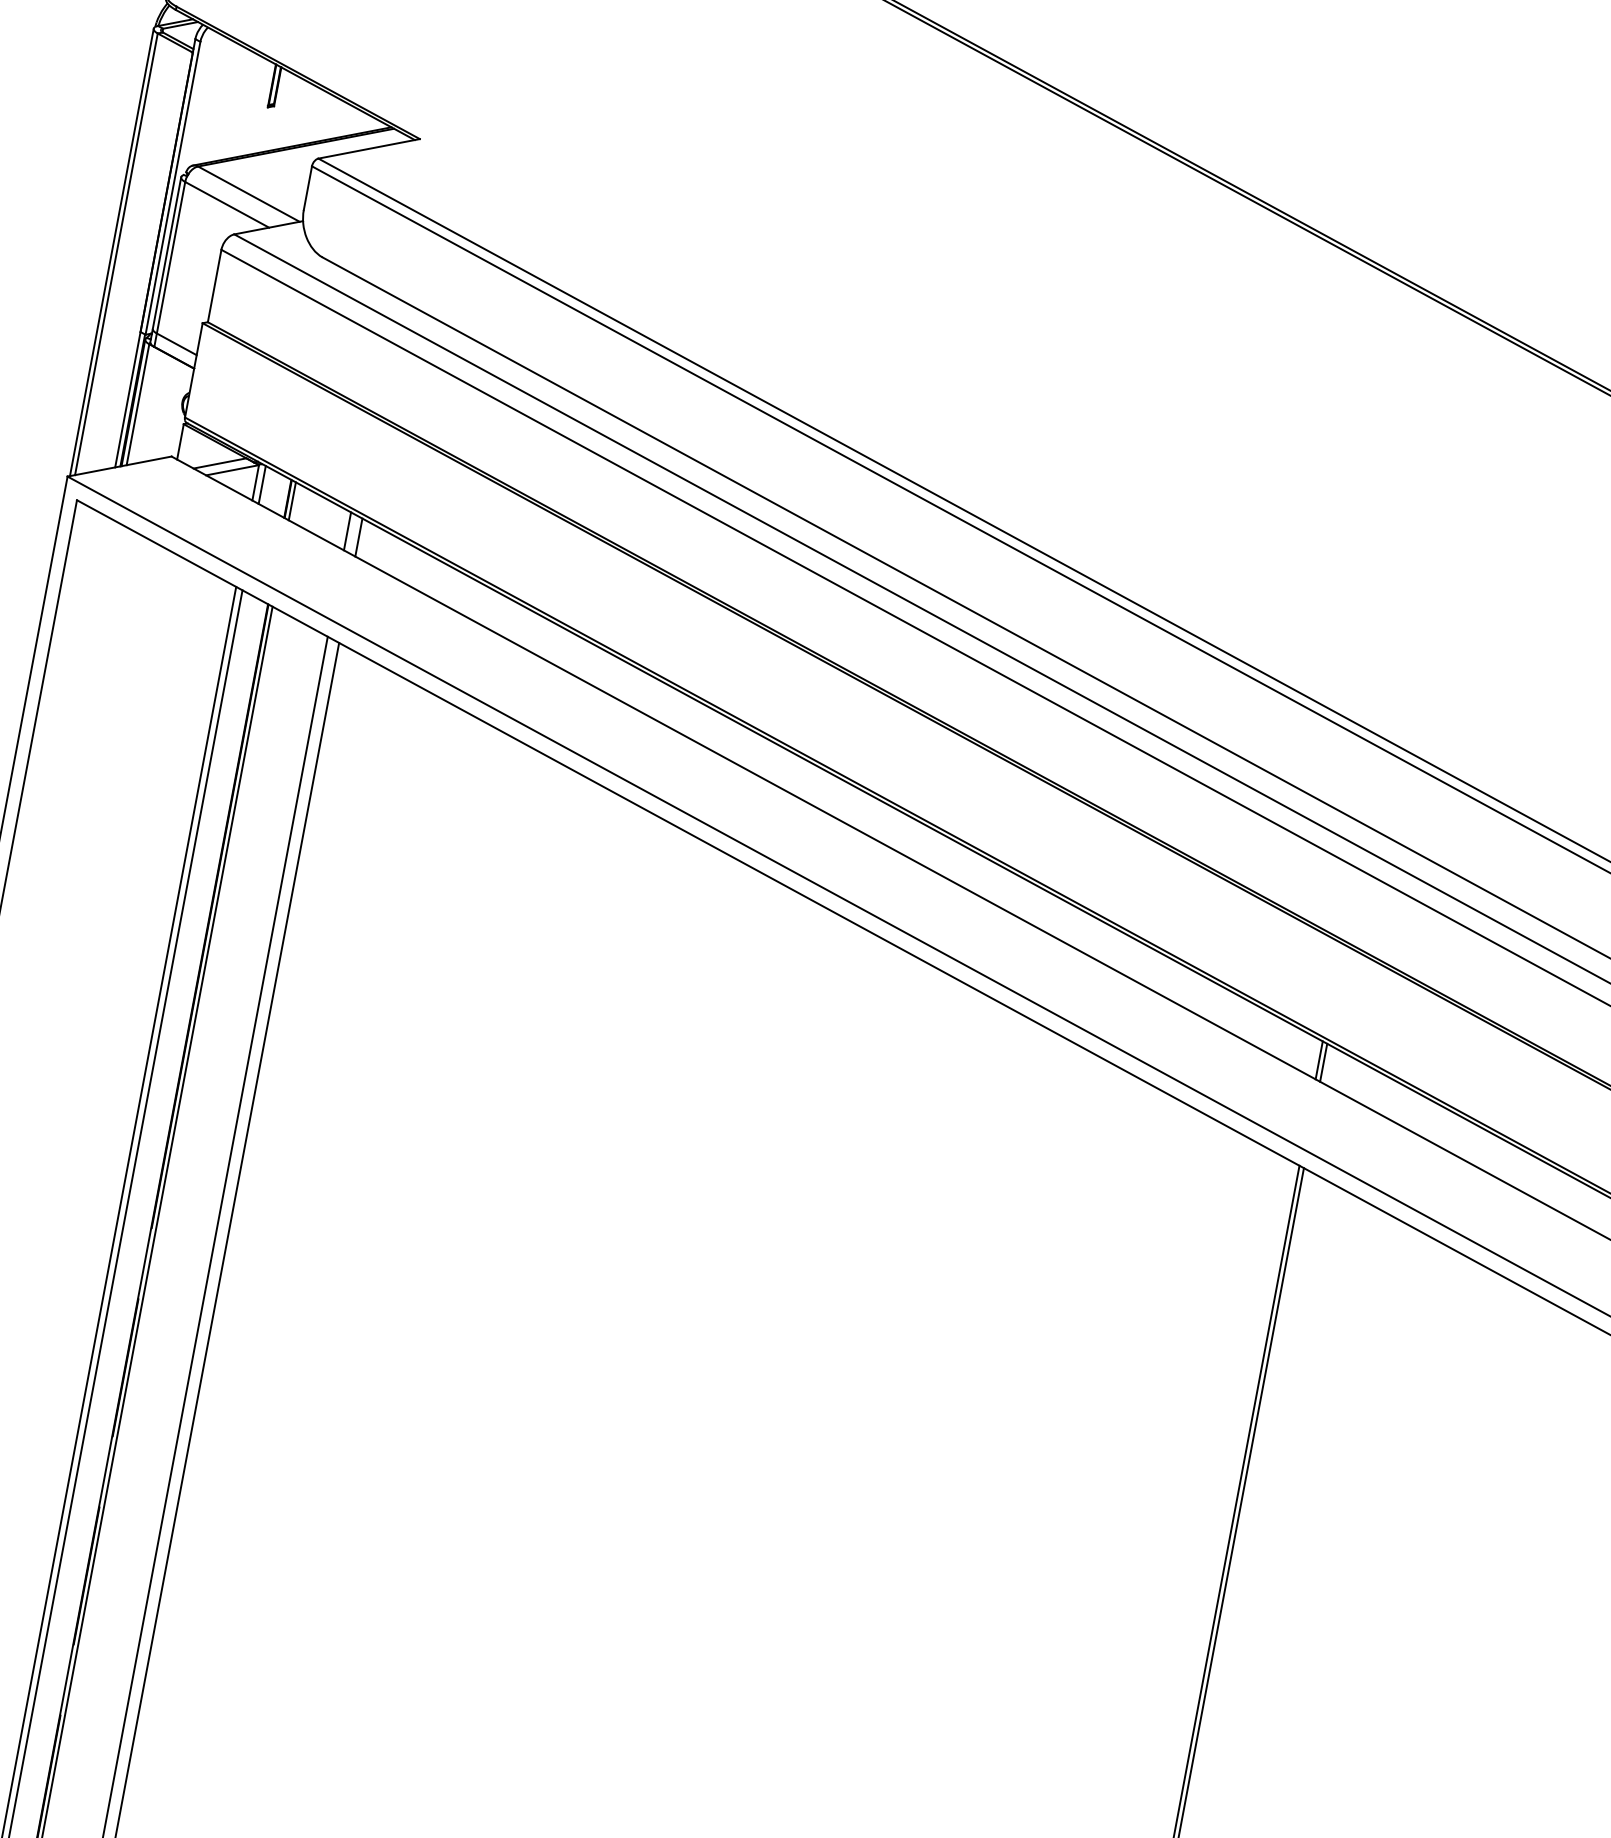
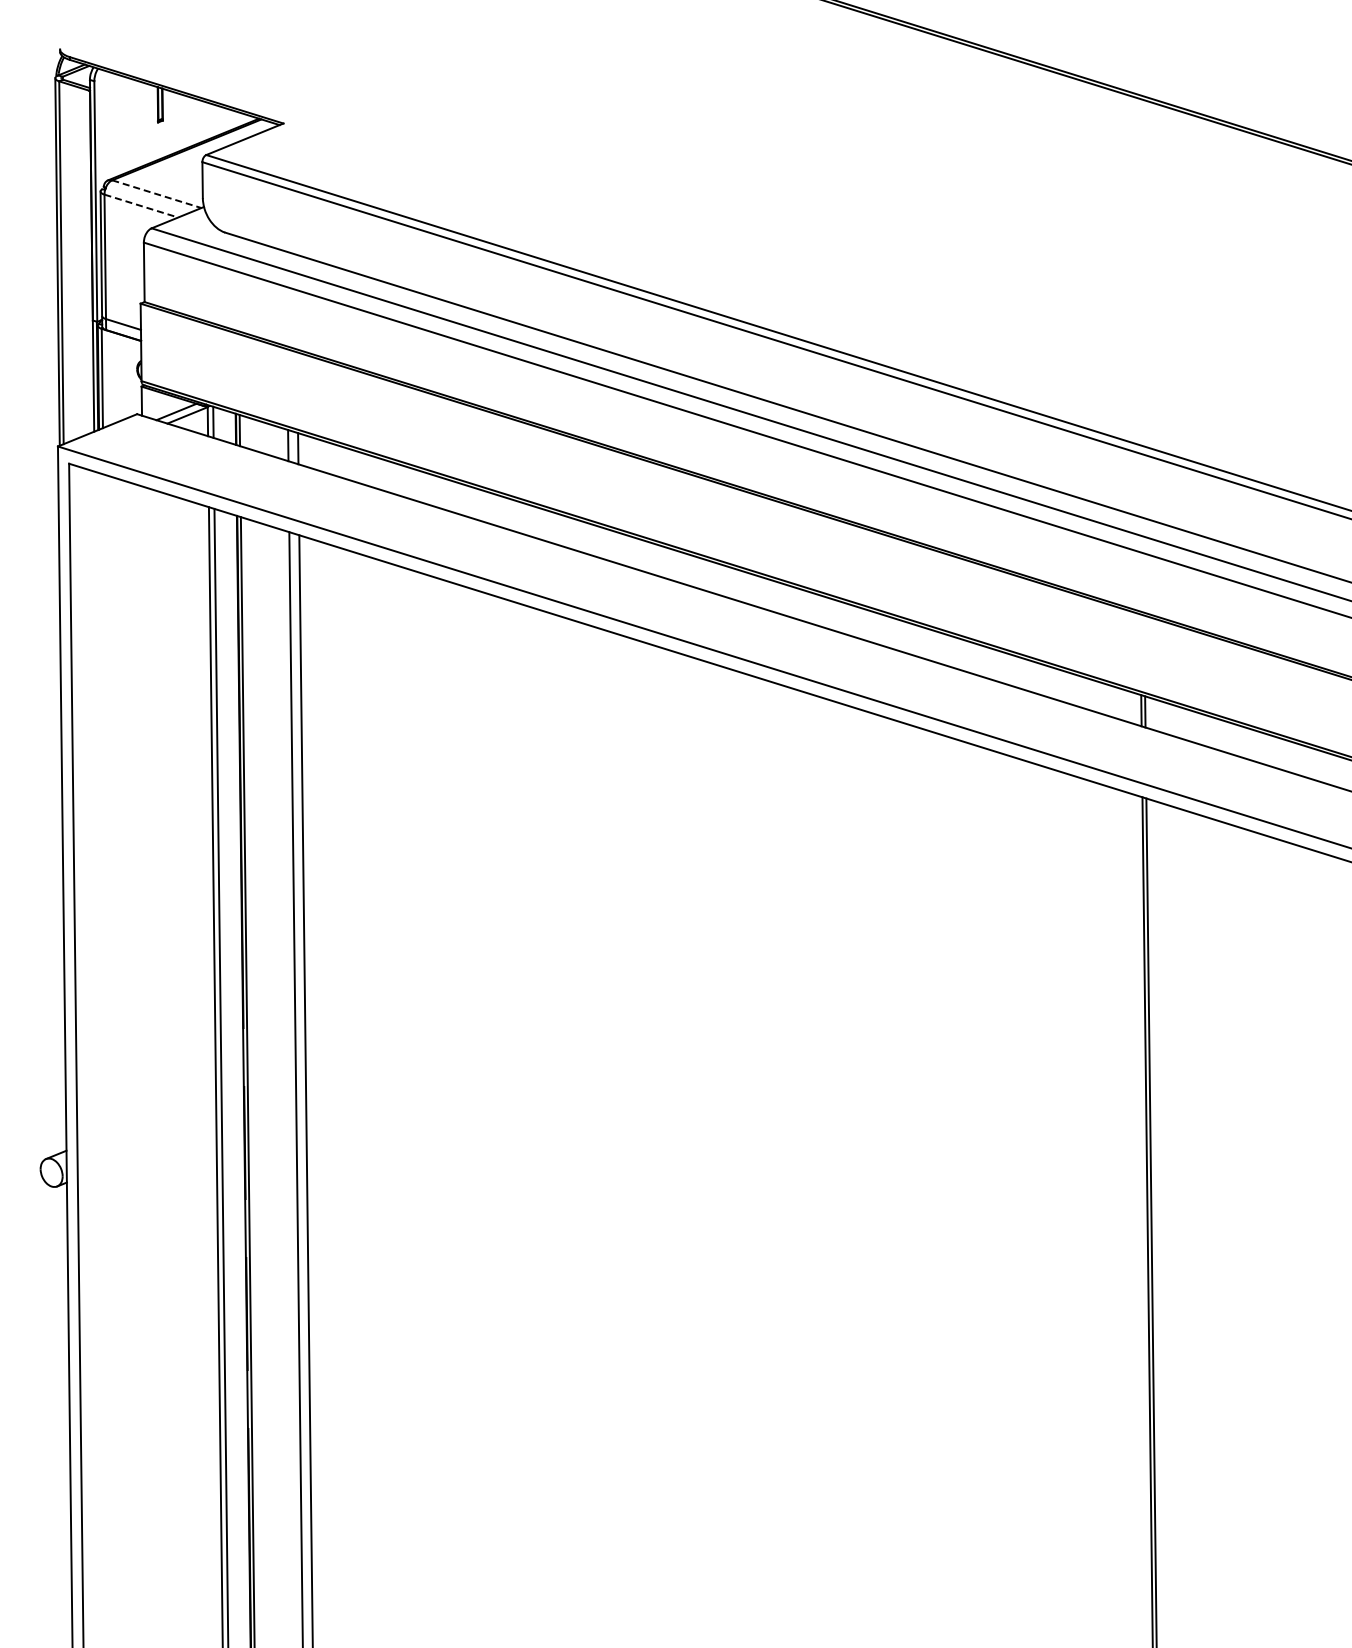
line: (248, 194) -> (156, 194), solid -> dashed
line: (227, 205) -> (141, 206), solid -> dashed

